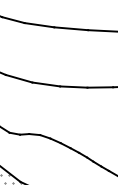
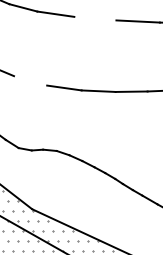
line: (71, 28) -> (95, 18), removed
line: (19, 78) -> (30, 80), removed

